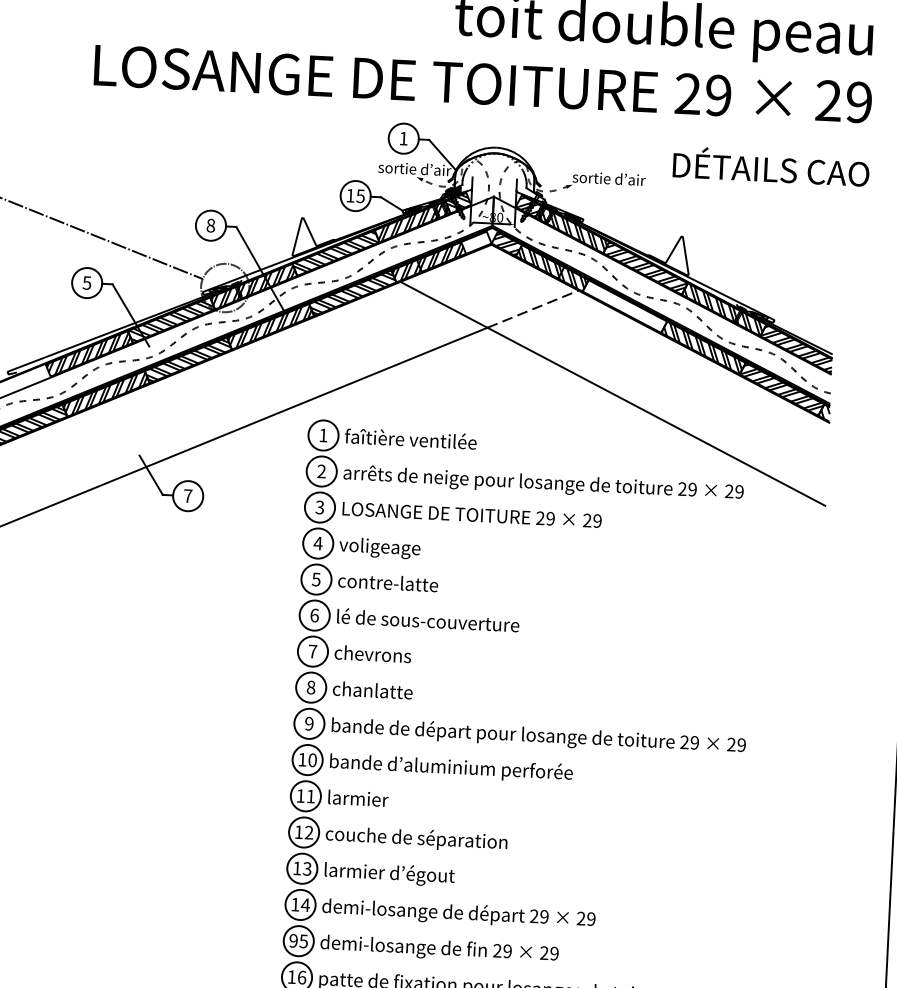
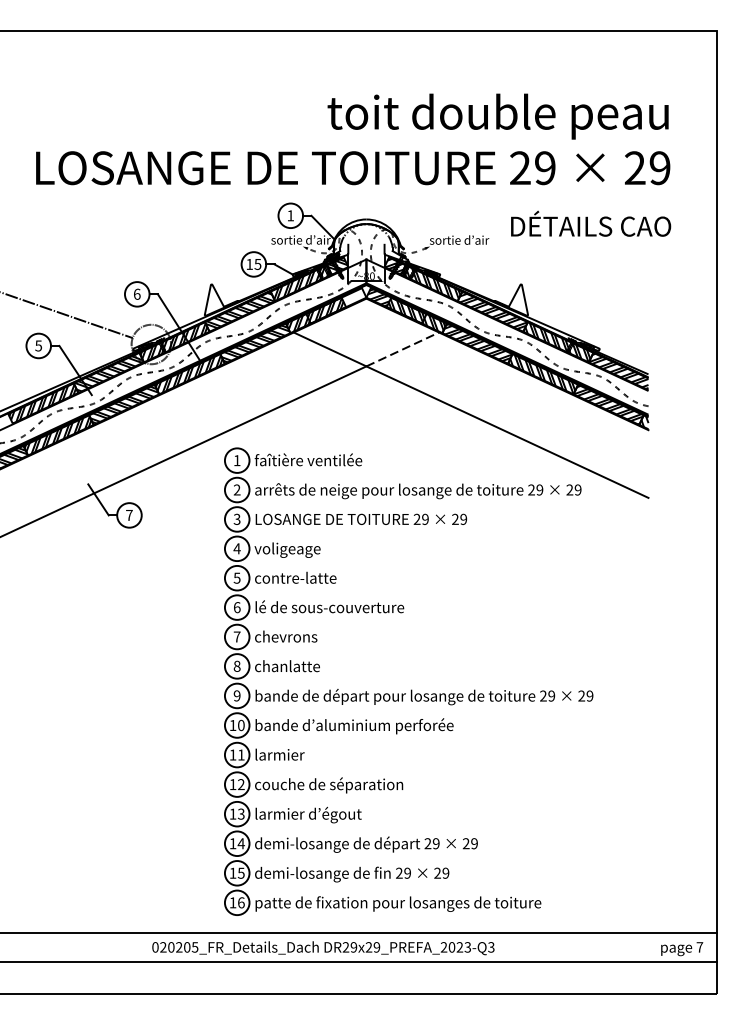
text: (210, 224) -> (136, 293), 8 -> 6
hatch: (626, 305) -> (478, 342), added
text: (293, 939) -> (232, 872), 95 -> 15

